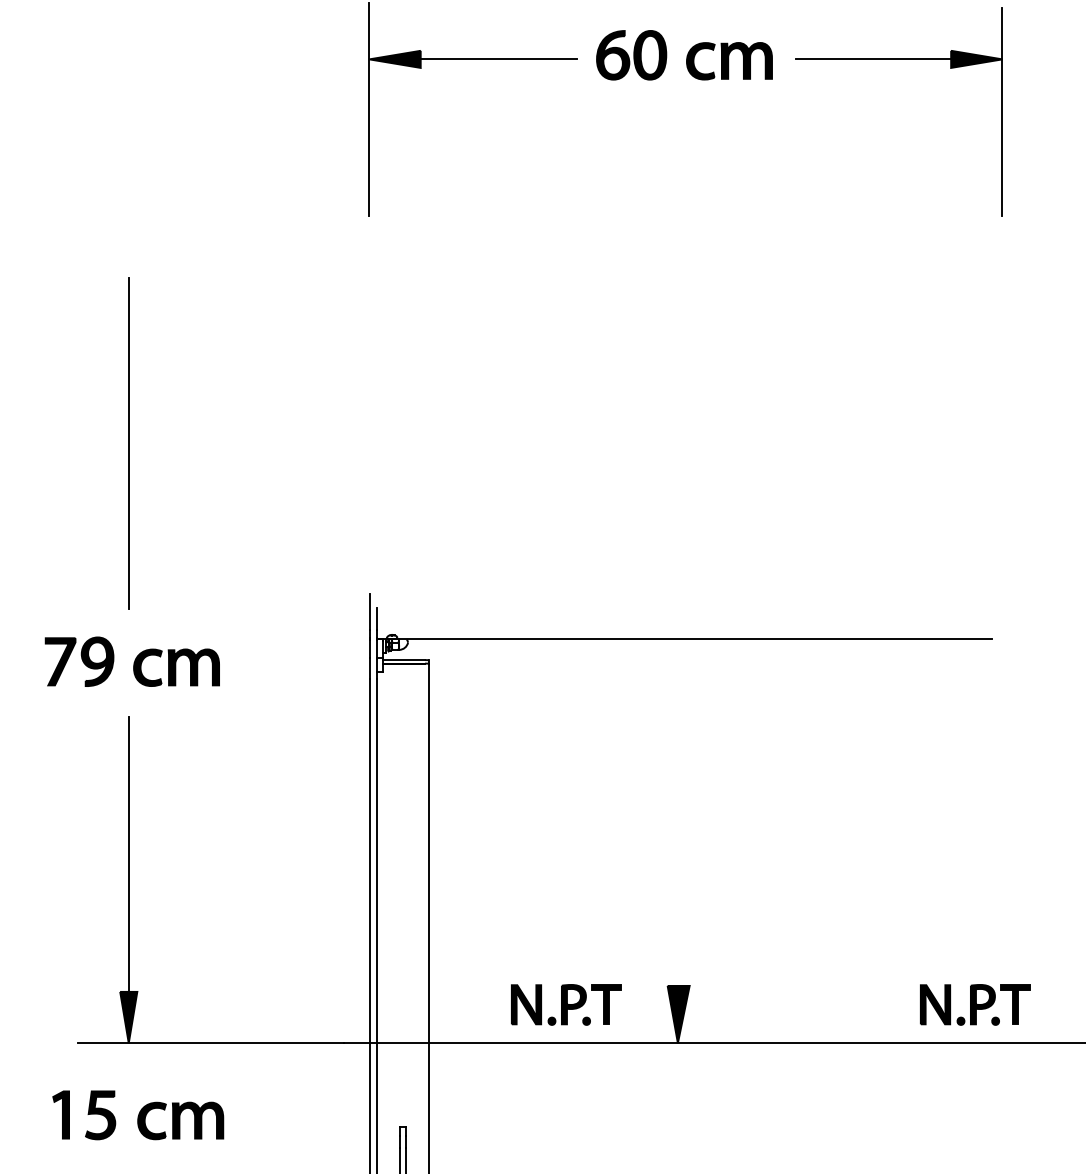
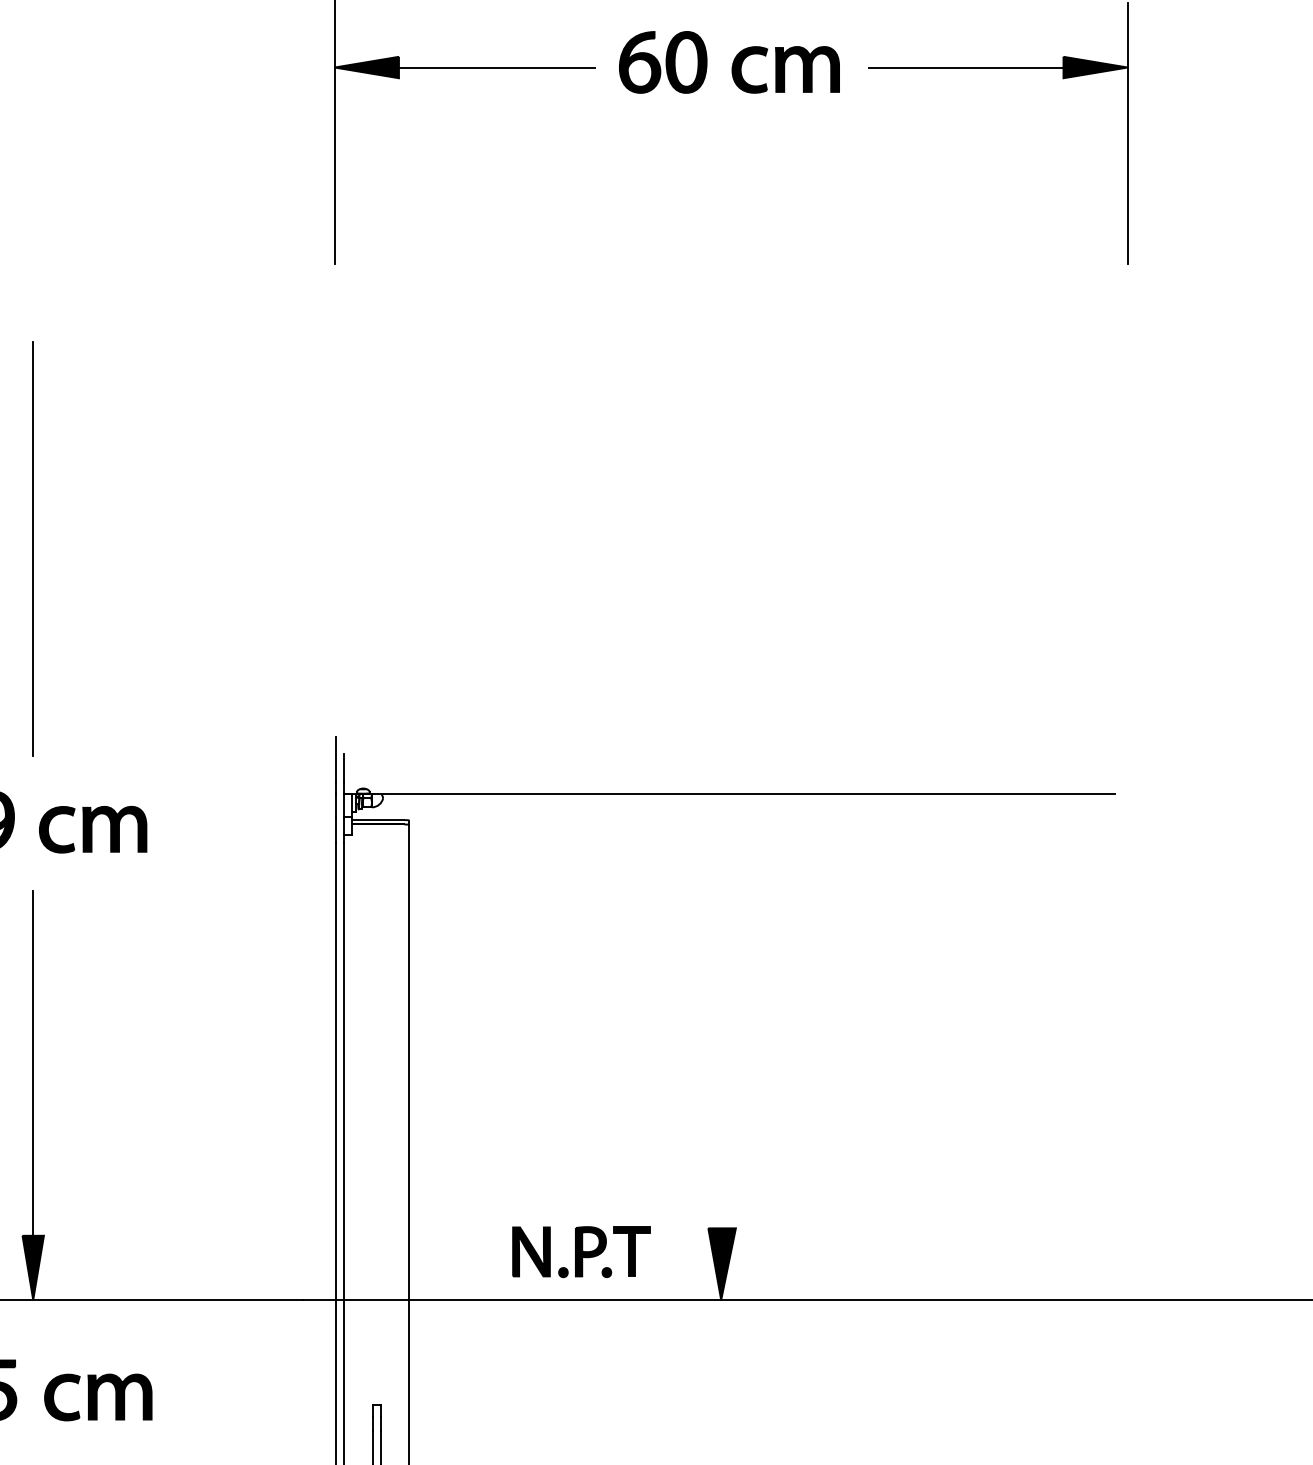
part: (975, 1004) -> (1094, 1251), removed

